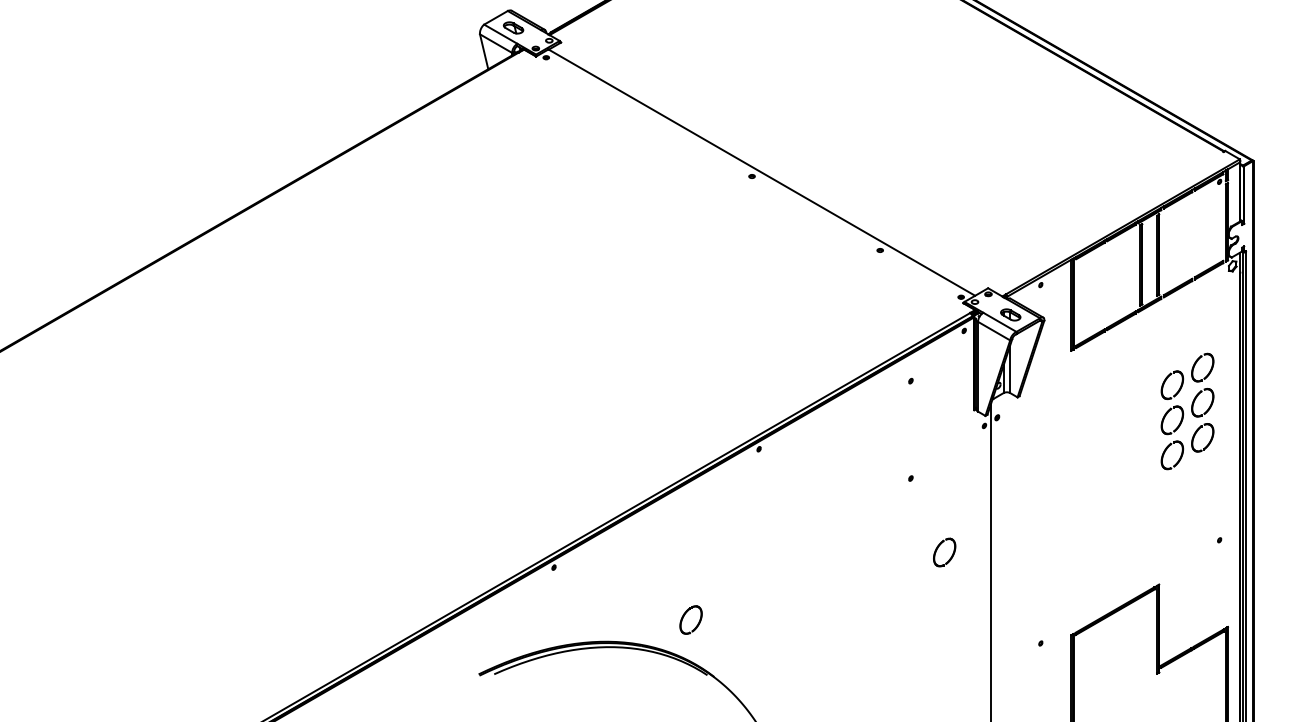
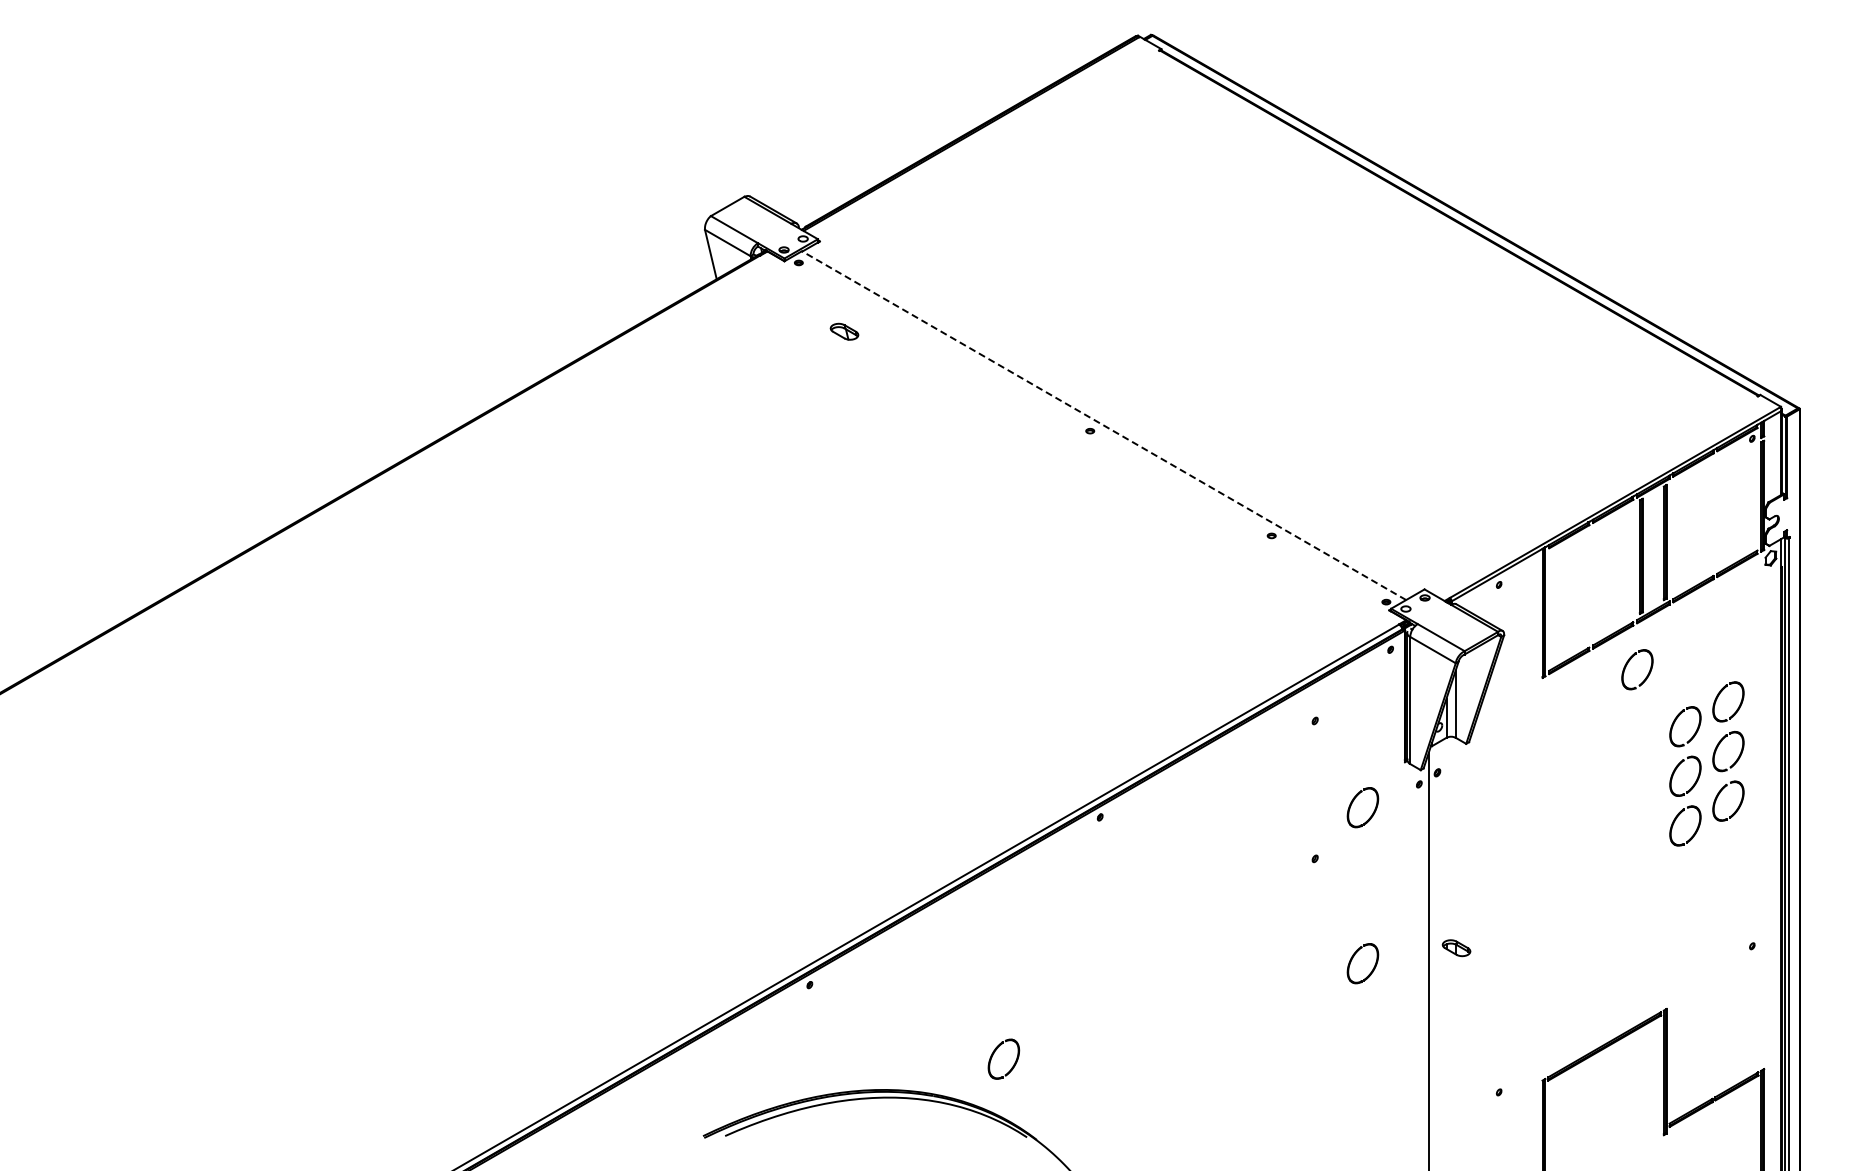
part: (513, 27) -> (844, 331), moved
line: (762, 172) -> (1104, 425), solid -> dashed
part: (1010, 315) -> (1456, 948), moved
part: (1131, 342) -> (1627, 665), added
part: (944, 442) -> (1362, 807), added

